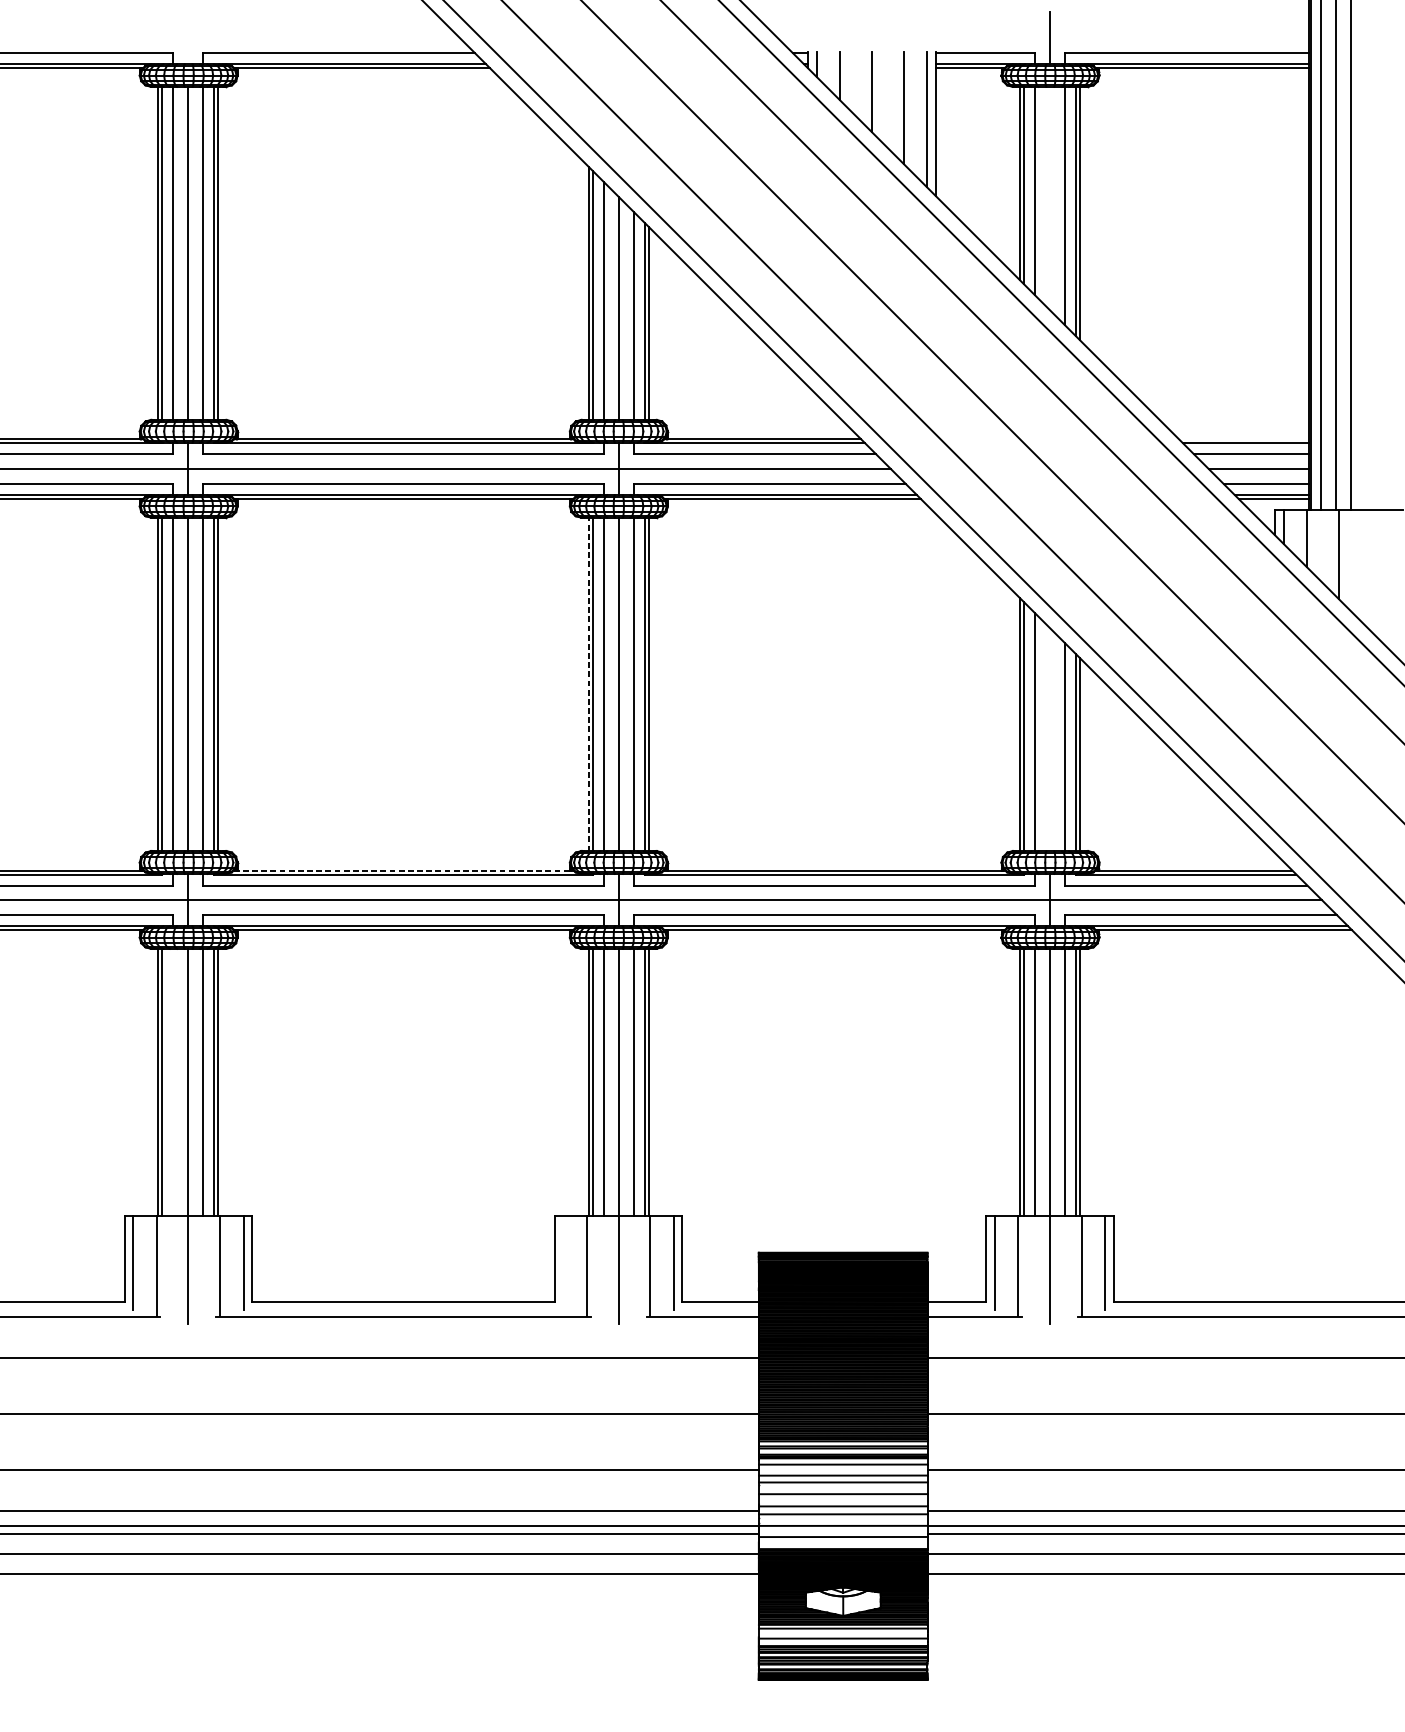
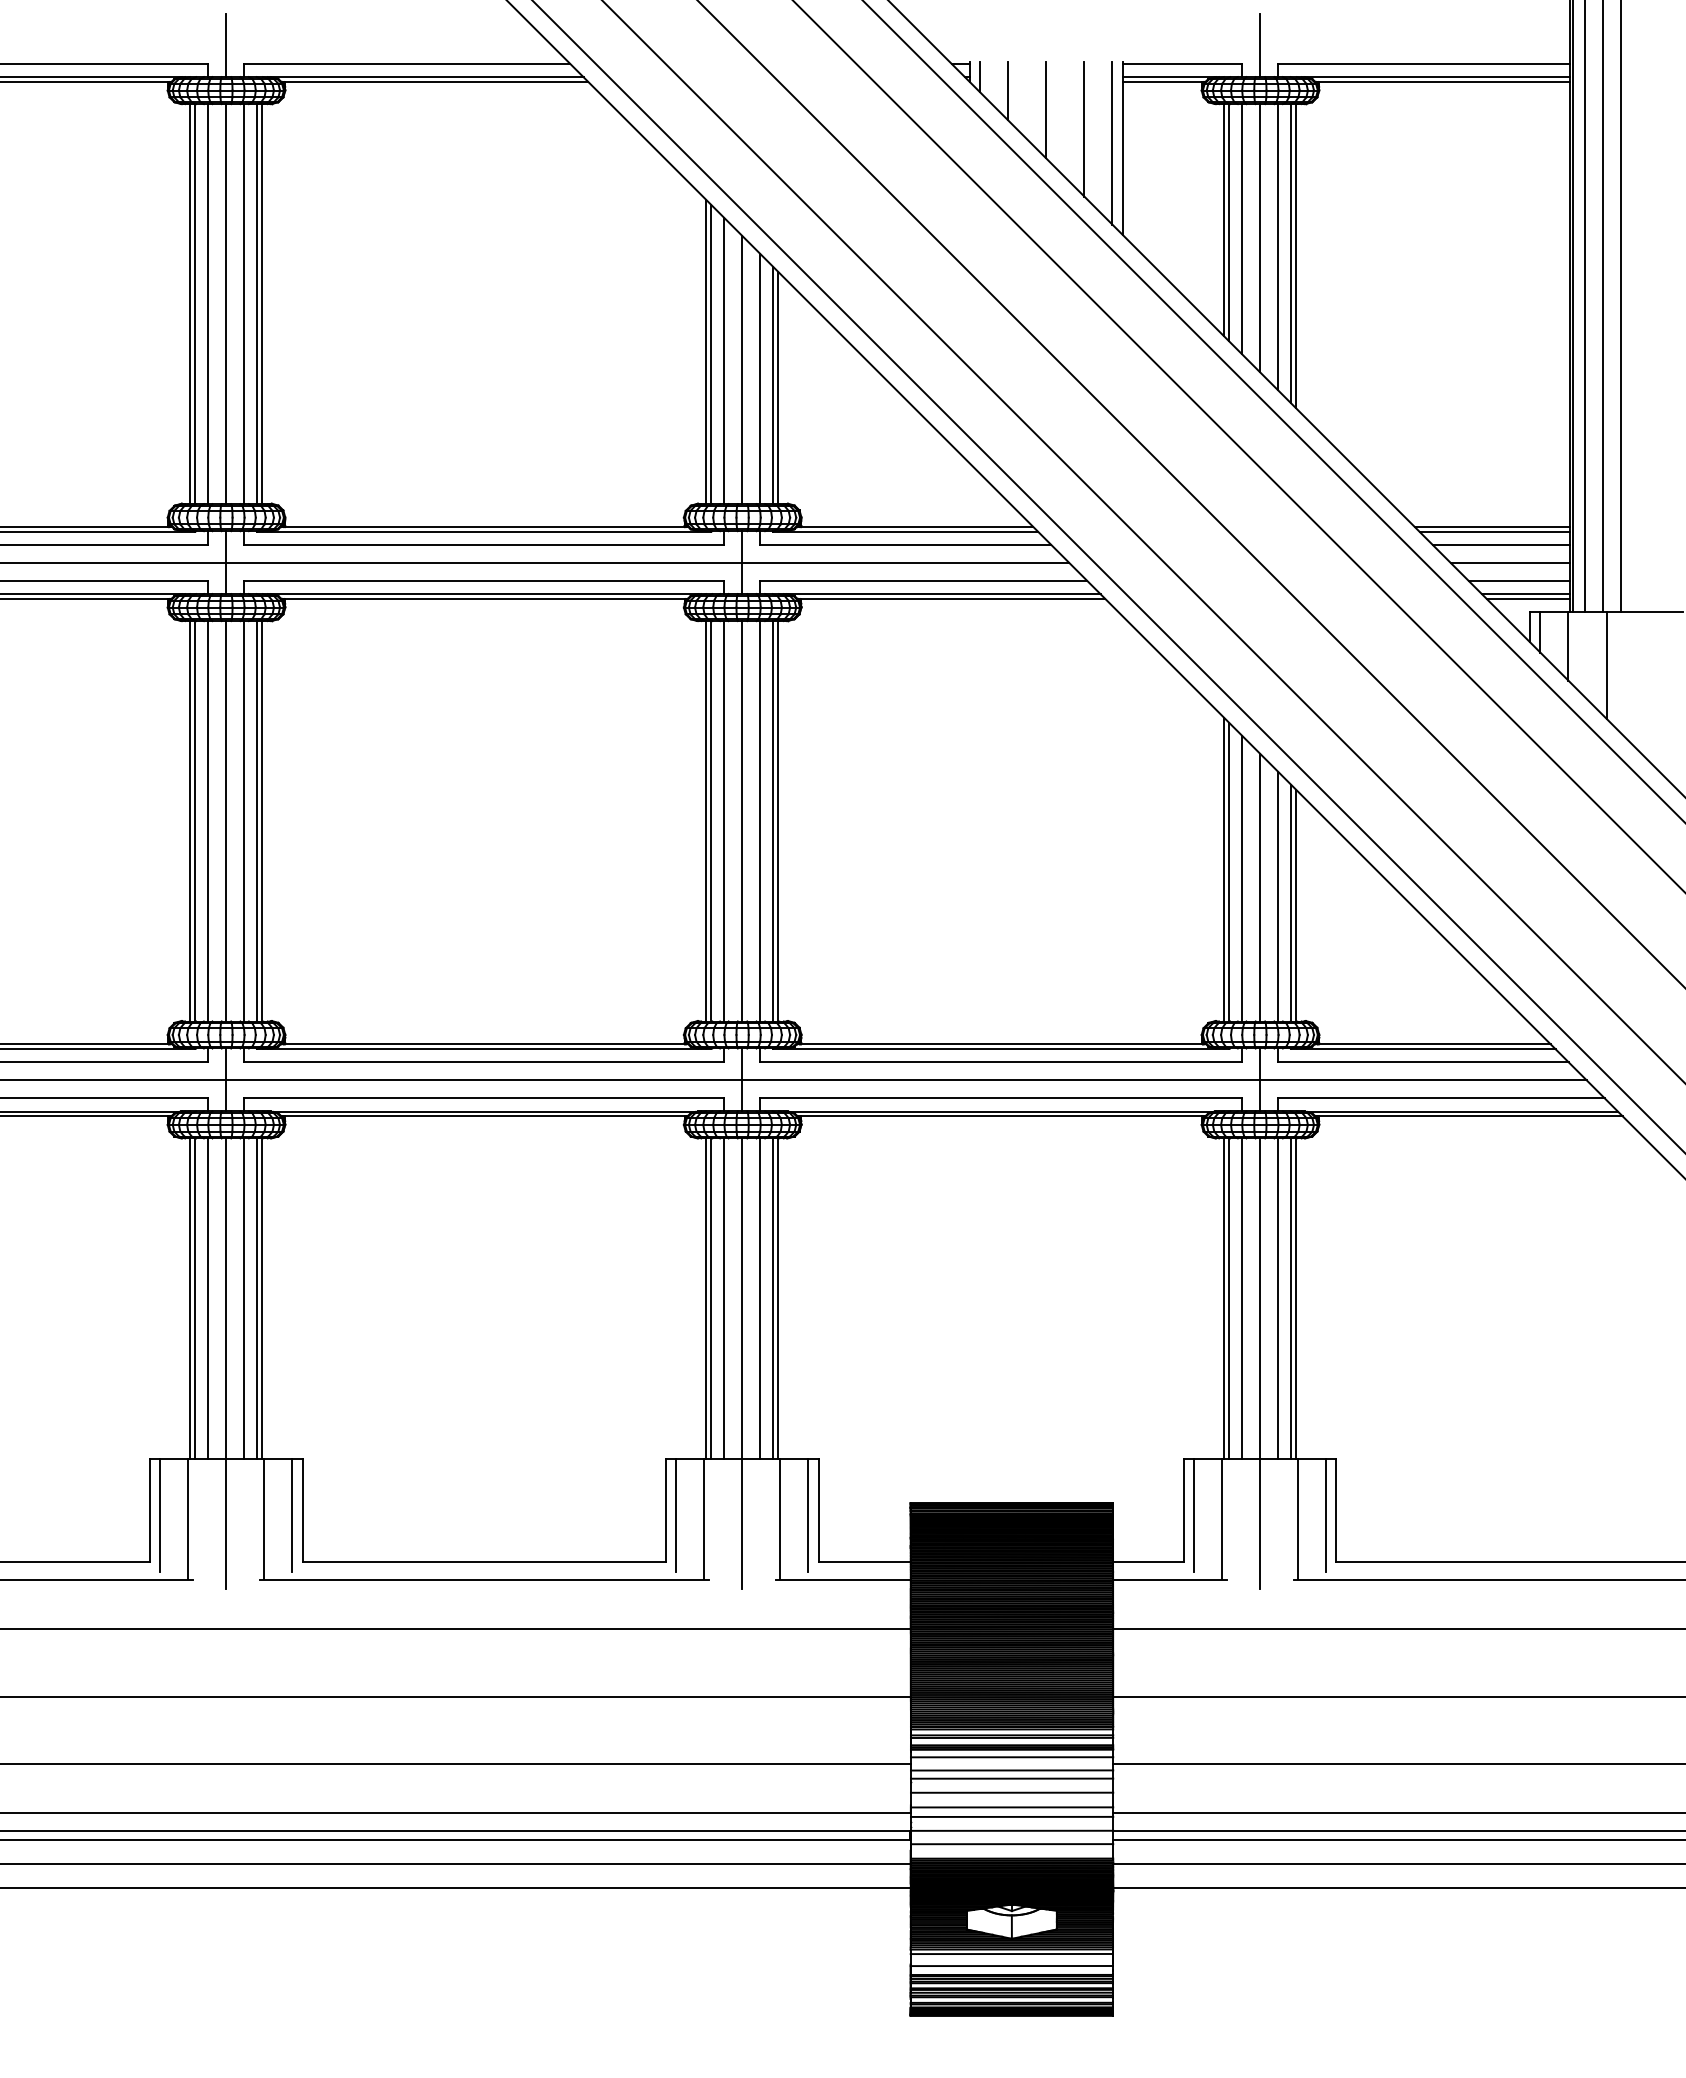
line: (188, 38) -> (226, 45), added
line: (1050, 198) -> (1260, 238), added
line: (1243, 439) -> (1492, 527), added
line: (588, 683) -> (706, 820), dashed -> solid
line: (1050, 739) -> (1260, 887), added
line: (403, 870) -> (484, 1044), dashed -> solid
line: (173, 1082) -> (208, 1298), added
line: (563, 1263) -> (676, 1515), added

